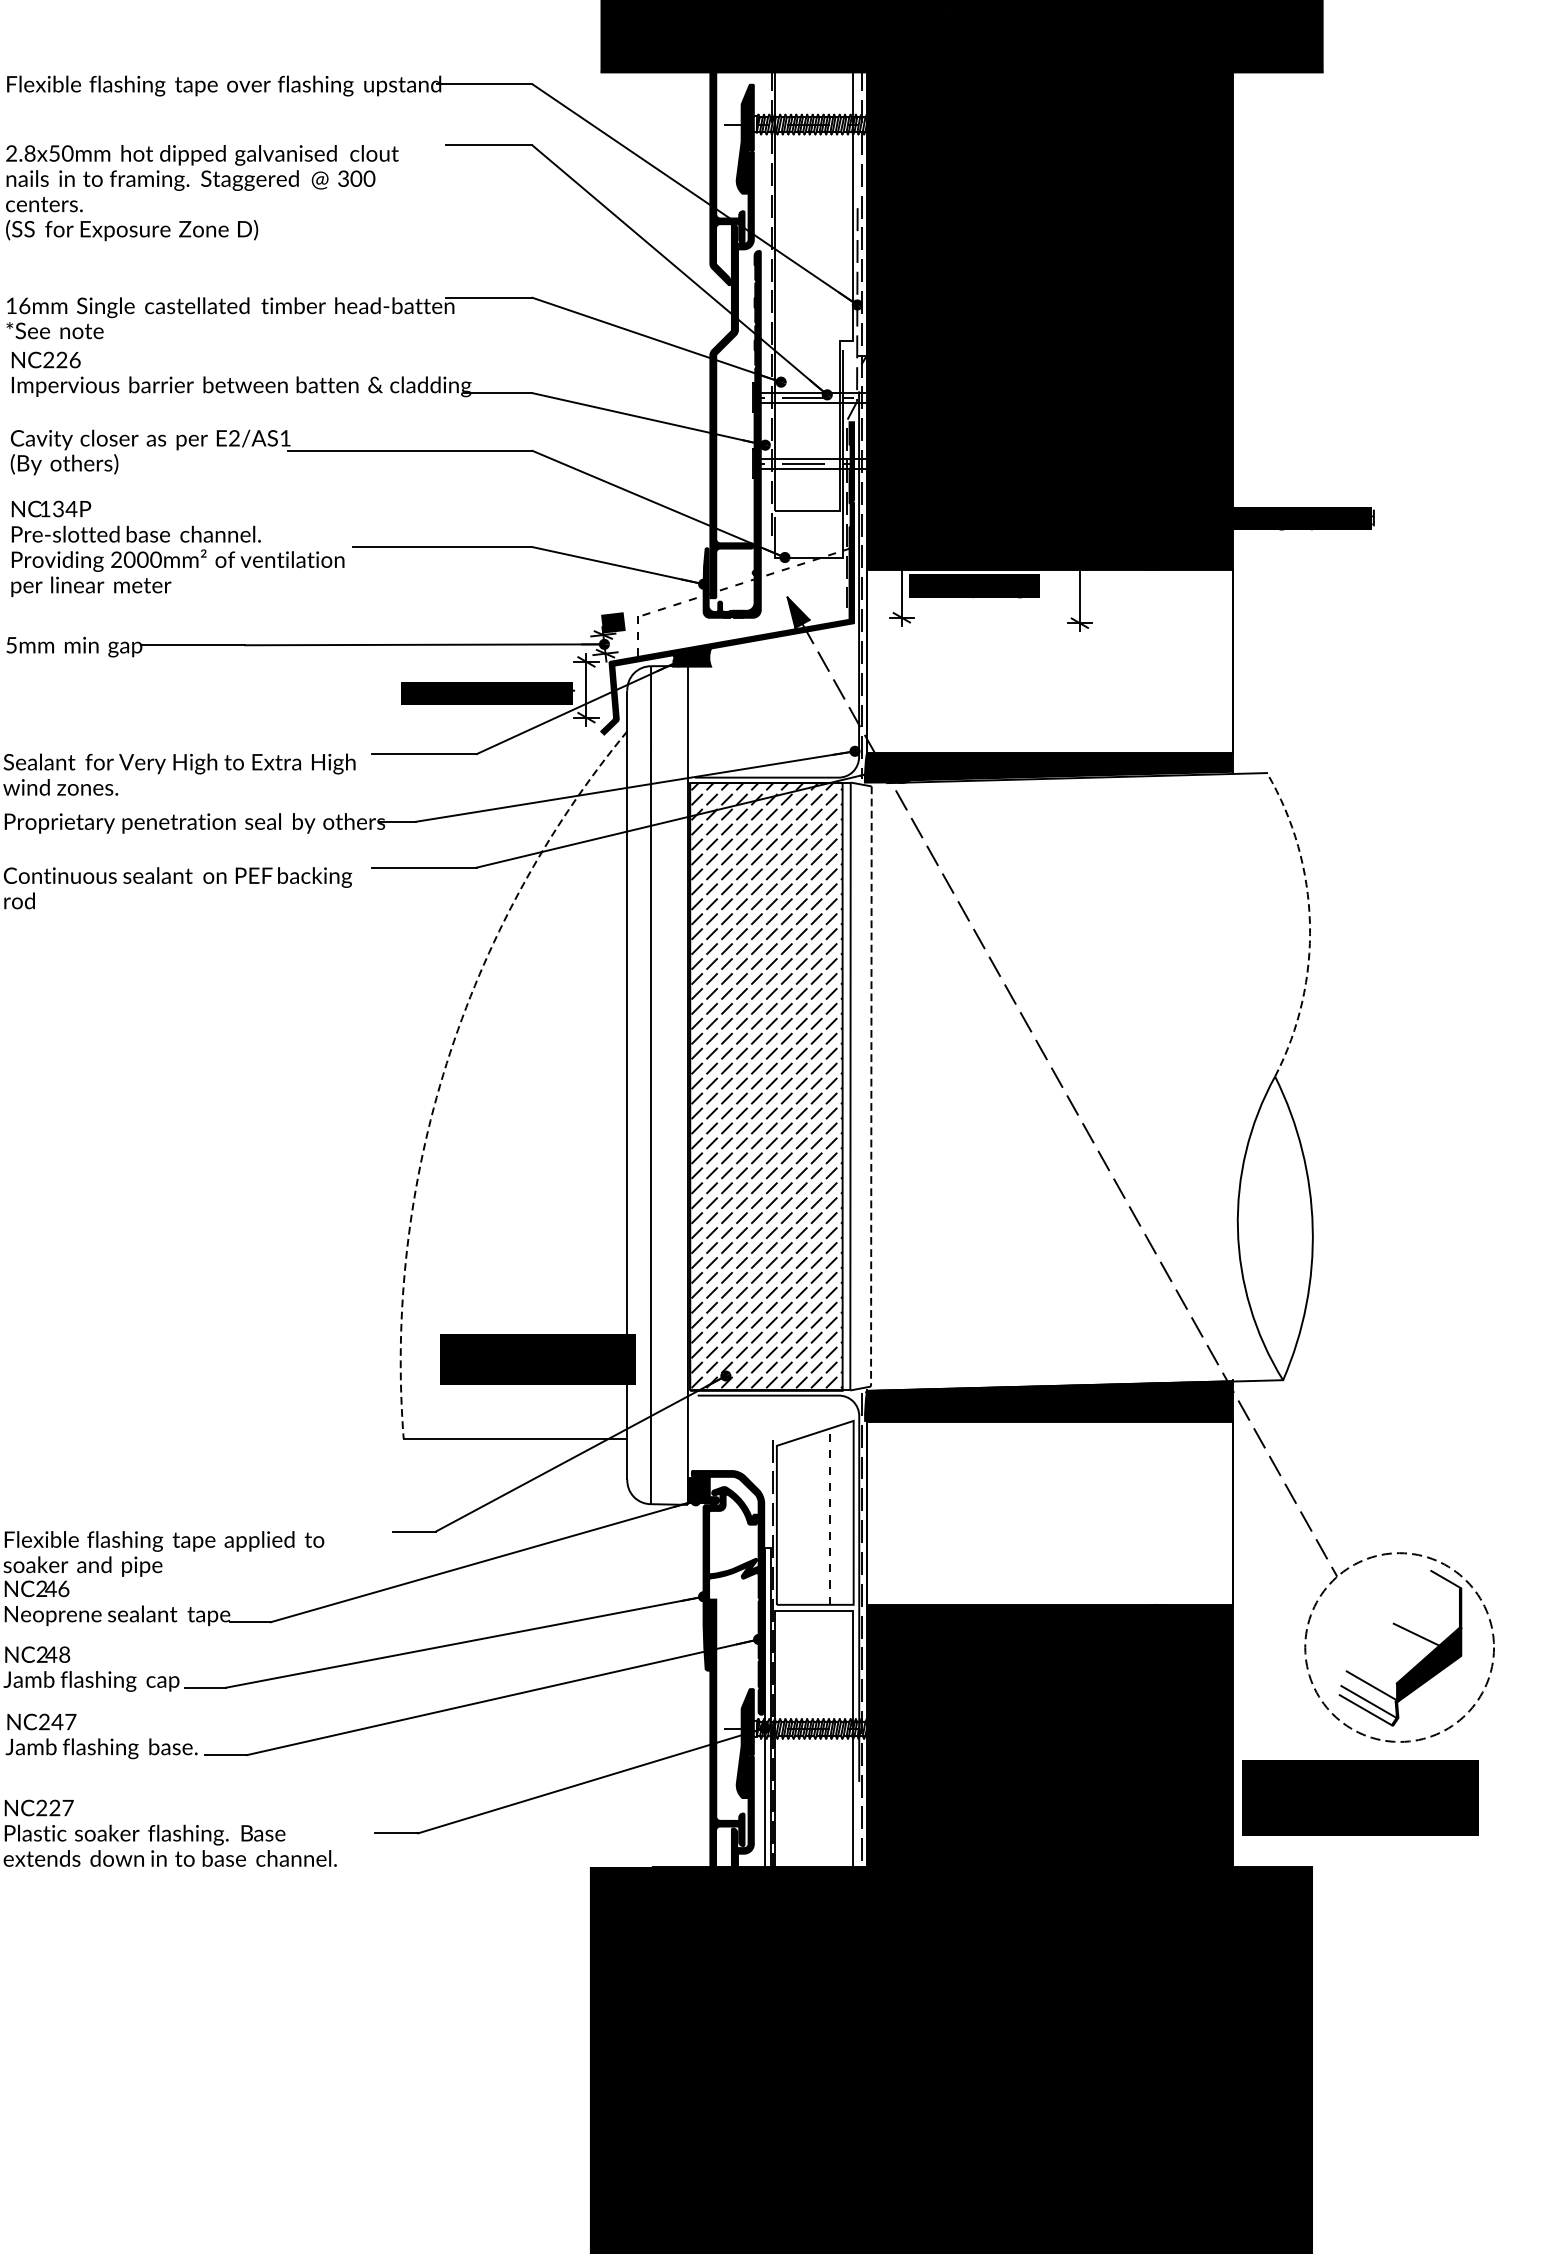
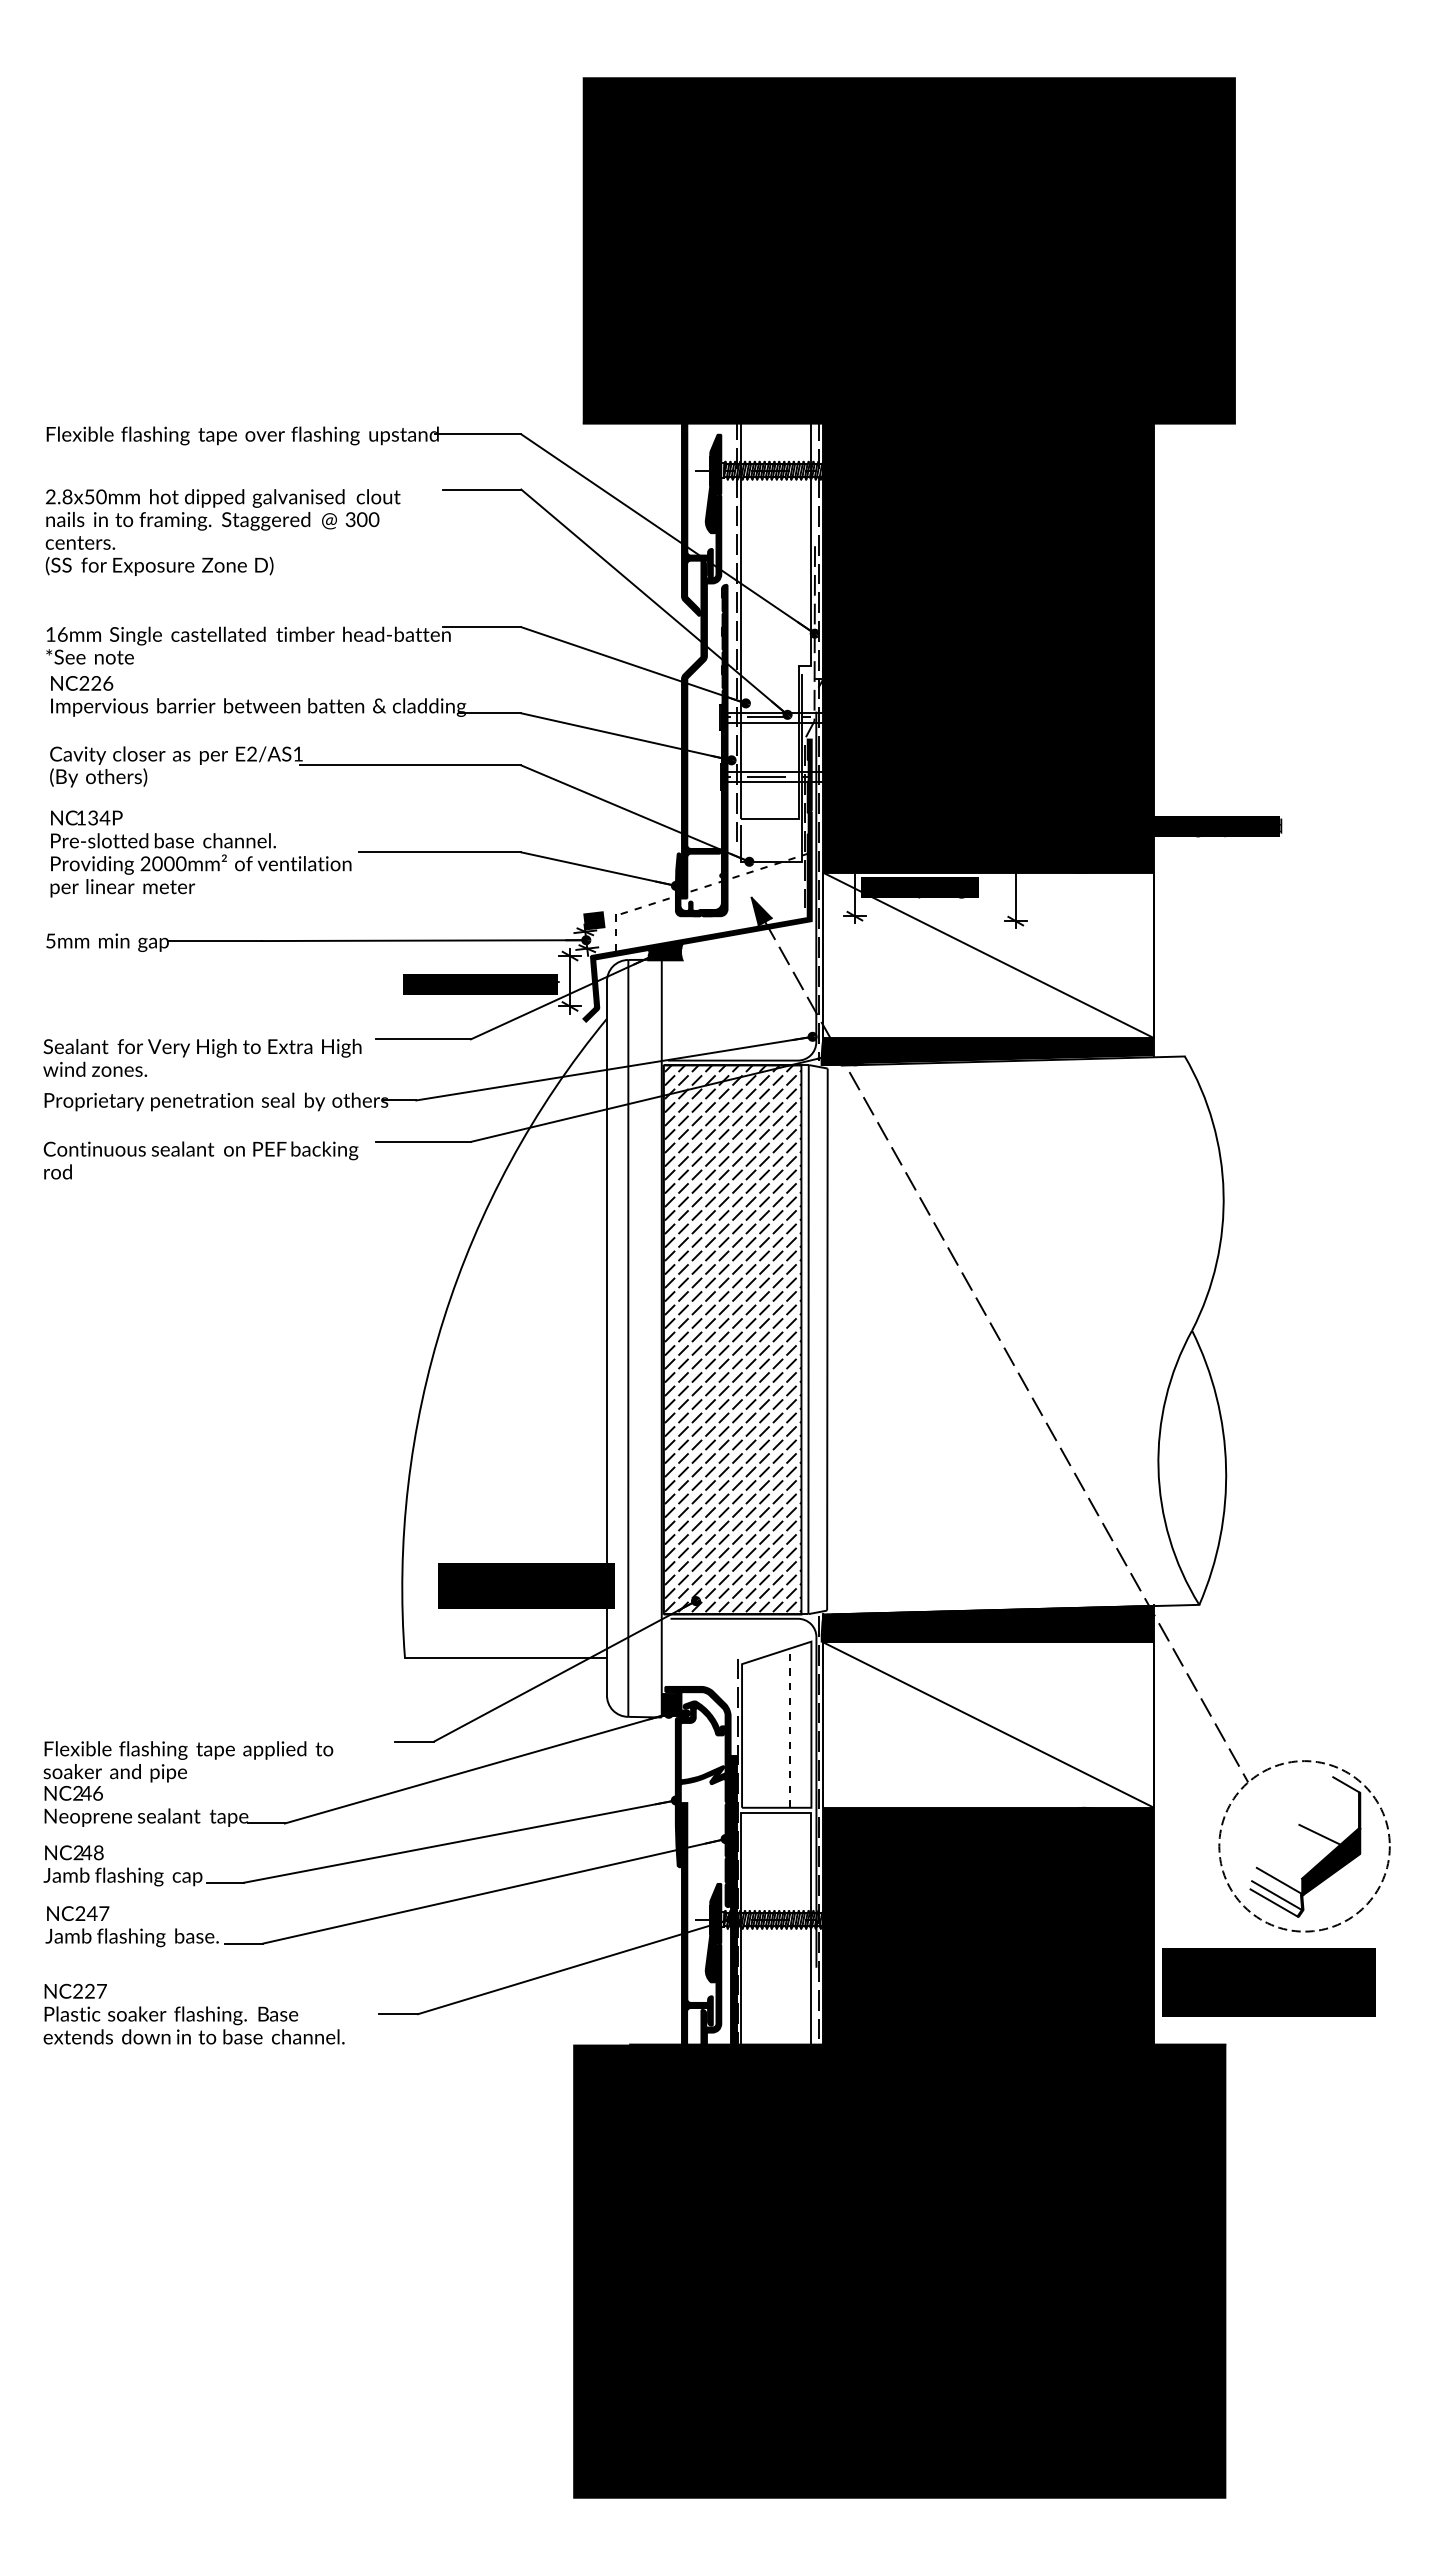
line: (1049, 660) -> (988, 954), added
arc: (1309, 923) -> (1223, 1192), dashed -> solid
arc: (446, 1063) -> (443, 1318), dashed -> solid
line: (871, 1087) -> (827, 1340), dashed -> solid
line: (1049, 1512) -> (988, 1724), added
fill: (767, 1737) -> (733, 1927), added

